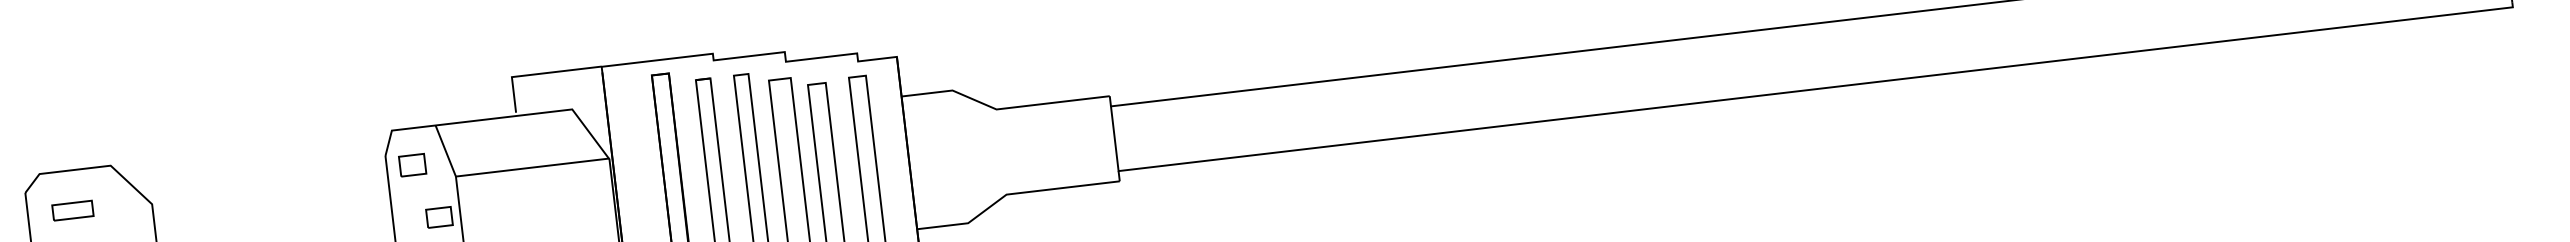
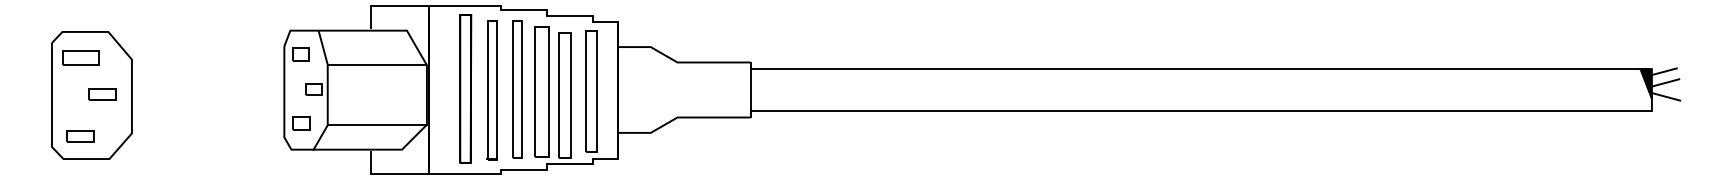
part: (72, 210) -> (80, 57), size x1.4

